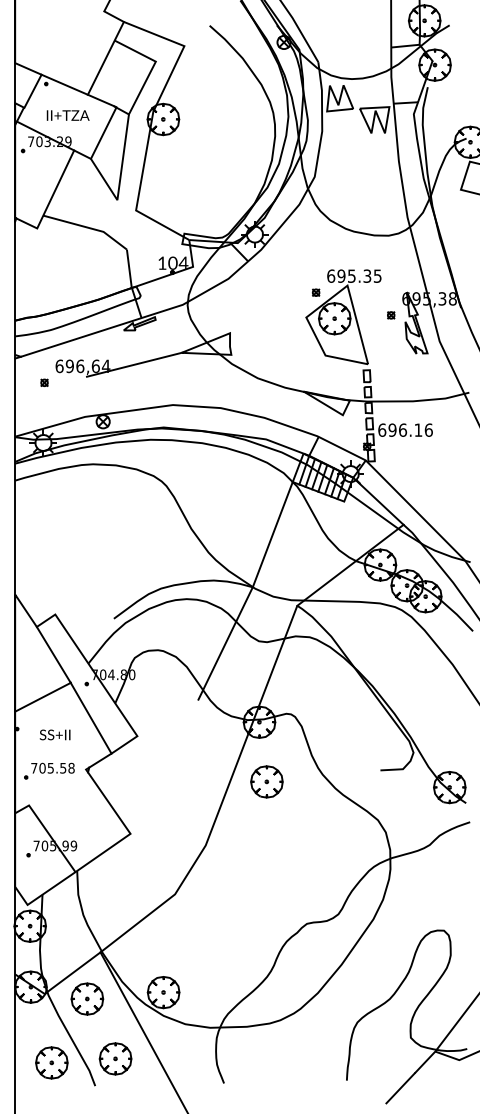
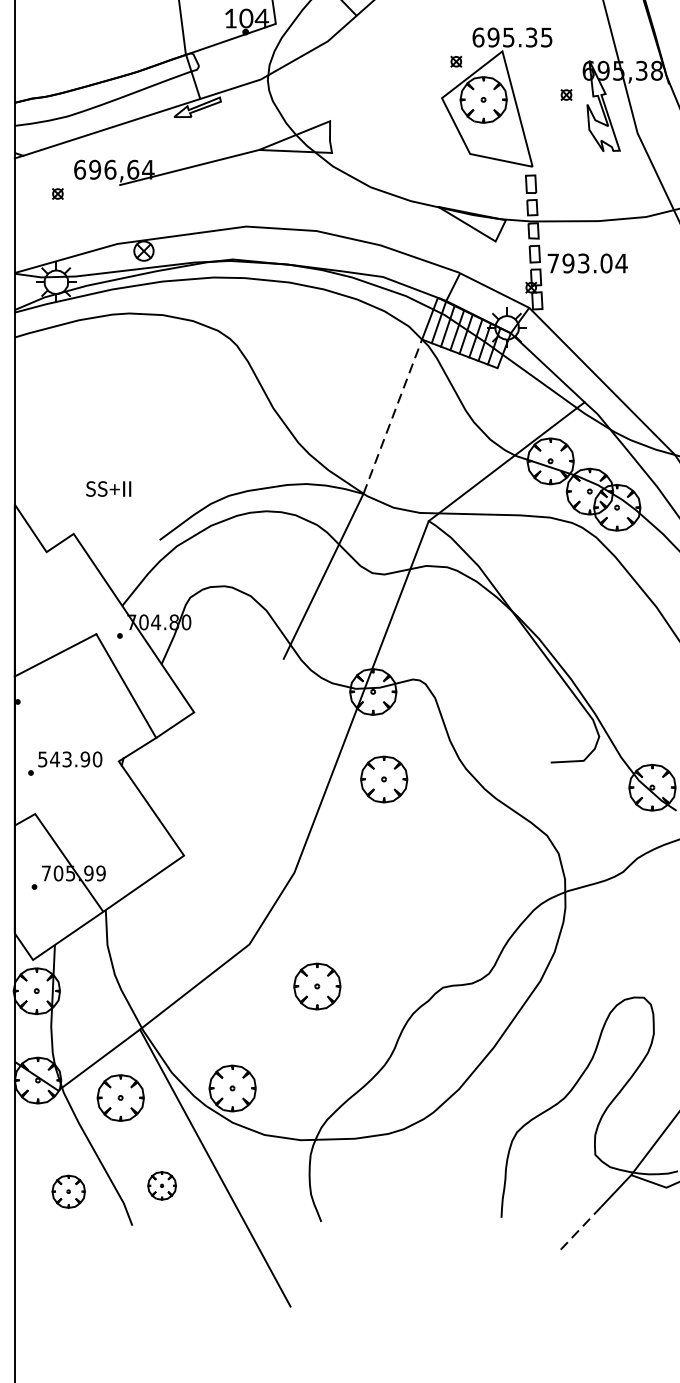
text: (405, 429) -> (587, 262), 696.16 -> 793.04
line: (272, 534) -> (392, 416), solid -> dashed
line: (53, 654) -> (71, 592), removed
text: (54, 734) -> (107, 488), moved
text: (52, 767) -> (69, 758), 705.58 -> 543.90
part: (221, 922) -> (317, 985), added
part: (115, 1058) -> (162, 1185), size x0.6
part: (51, 1062) -> (68, 1191), size x0.7
line: (400, 1088) -> (580, 1229), solid -> dashed

